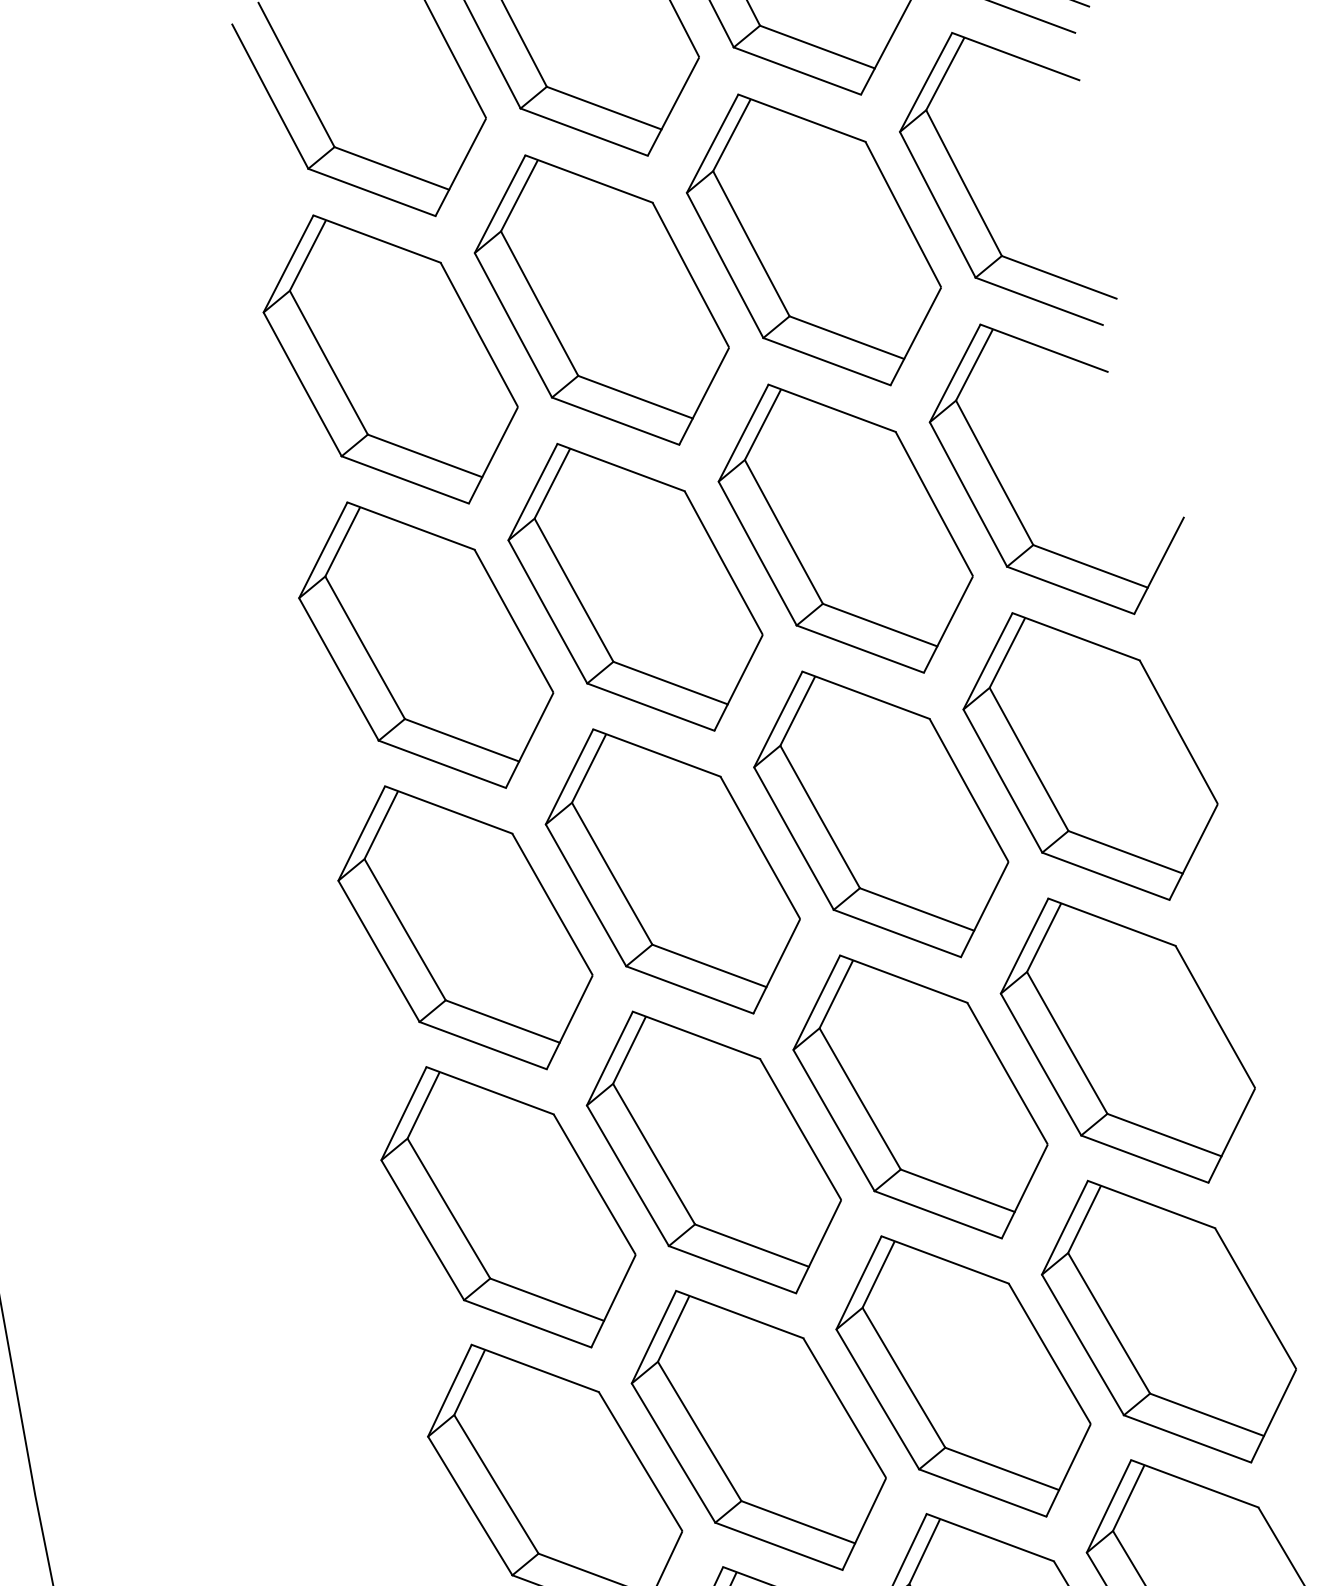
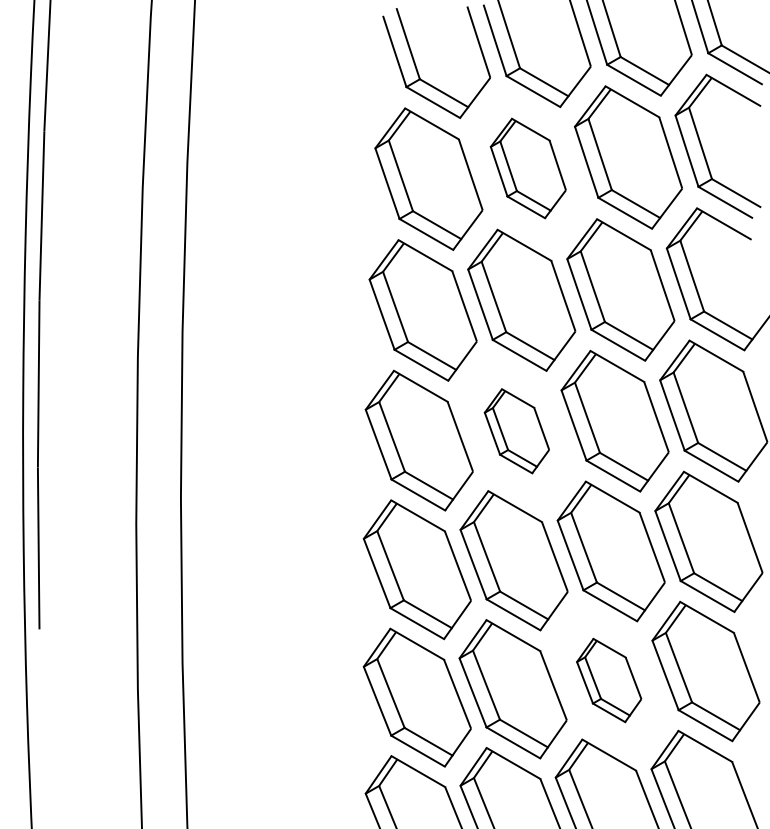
part: (599, 300) -> (527, 168), size x0.7
part: (671, 872) -> (516, 431), size x0.6
part: (961, 1376) -> (608, 680), size x0.6

